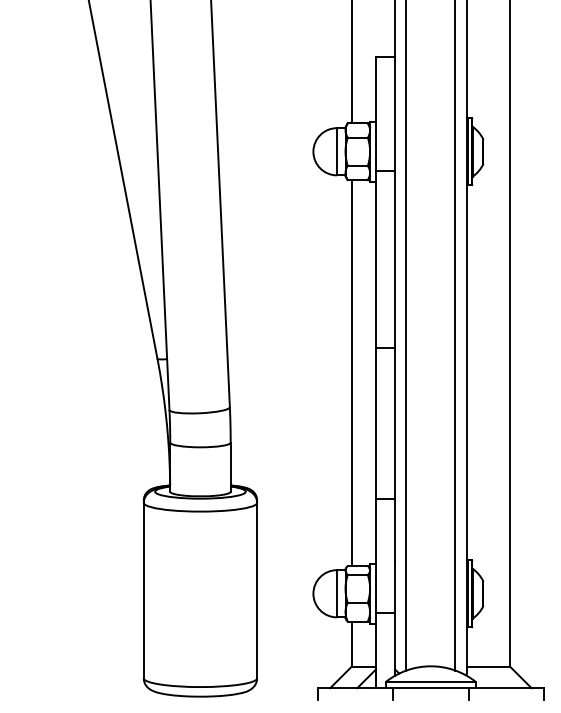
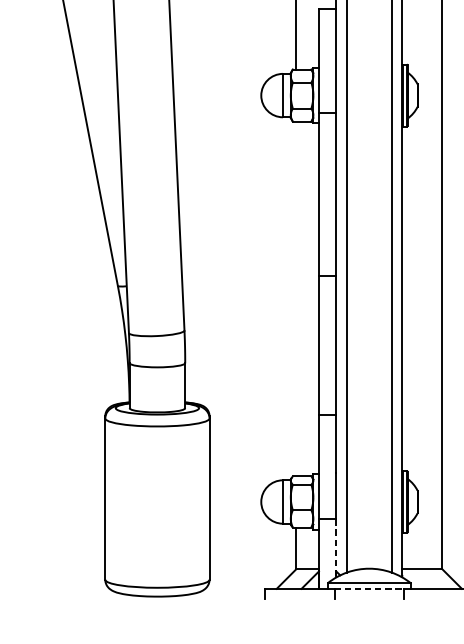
line: (351, 373) -> (296, 299), removed
line: (395, 644) -> (336, 548), solid -> dashed
line: (430, 688) -> (368, 589), solid -> dashed

